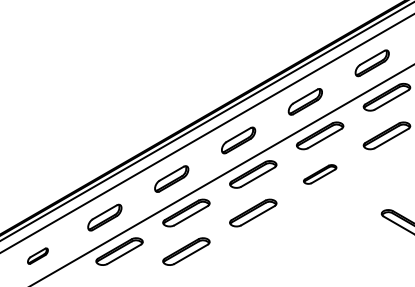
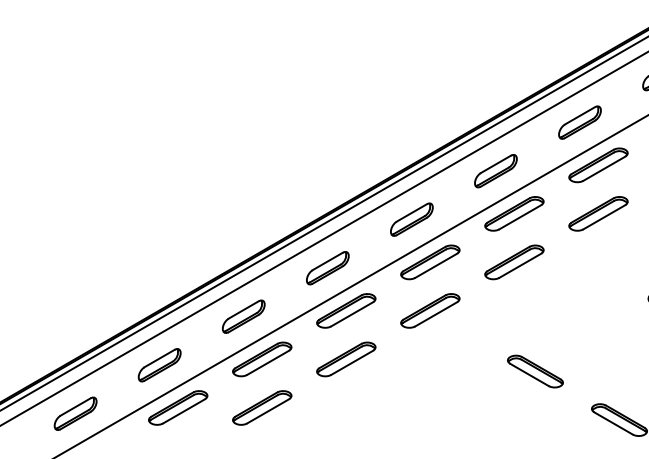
part: (320, 174) -> (430, 310), size x1.43
part: (37, 256) -> (75, 413), size x1.67

